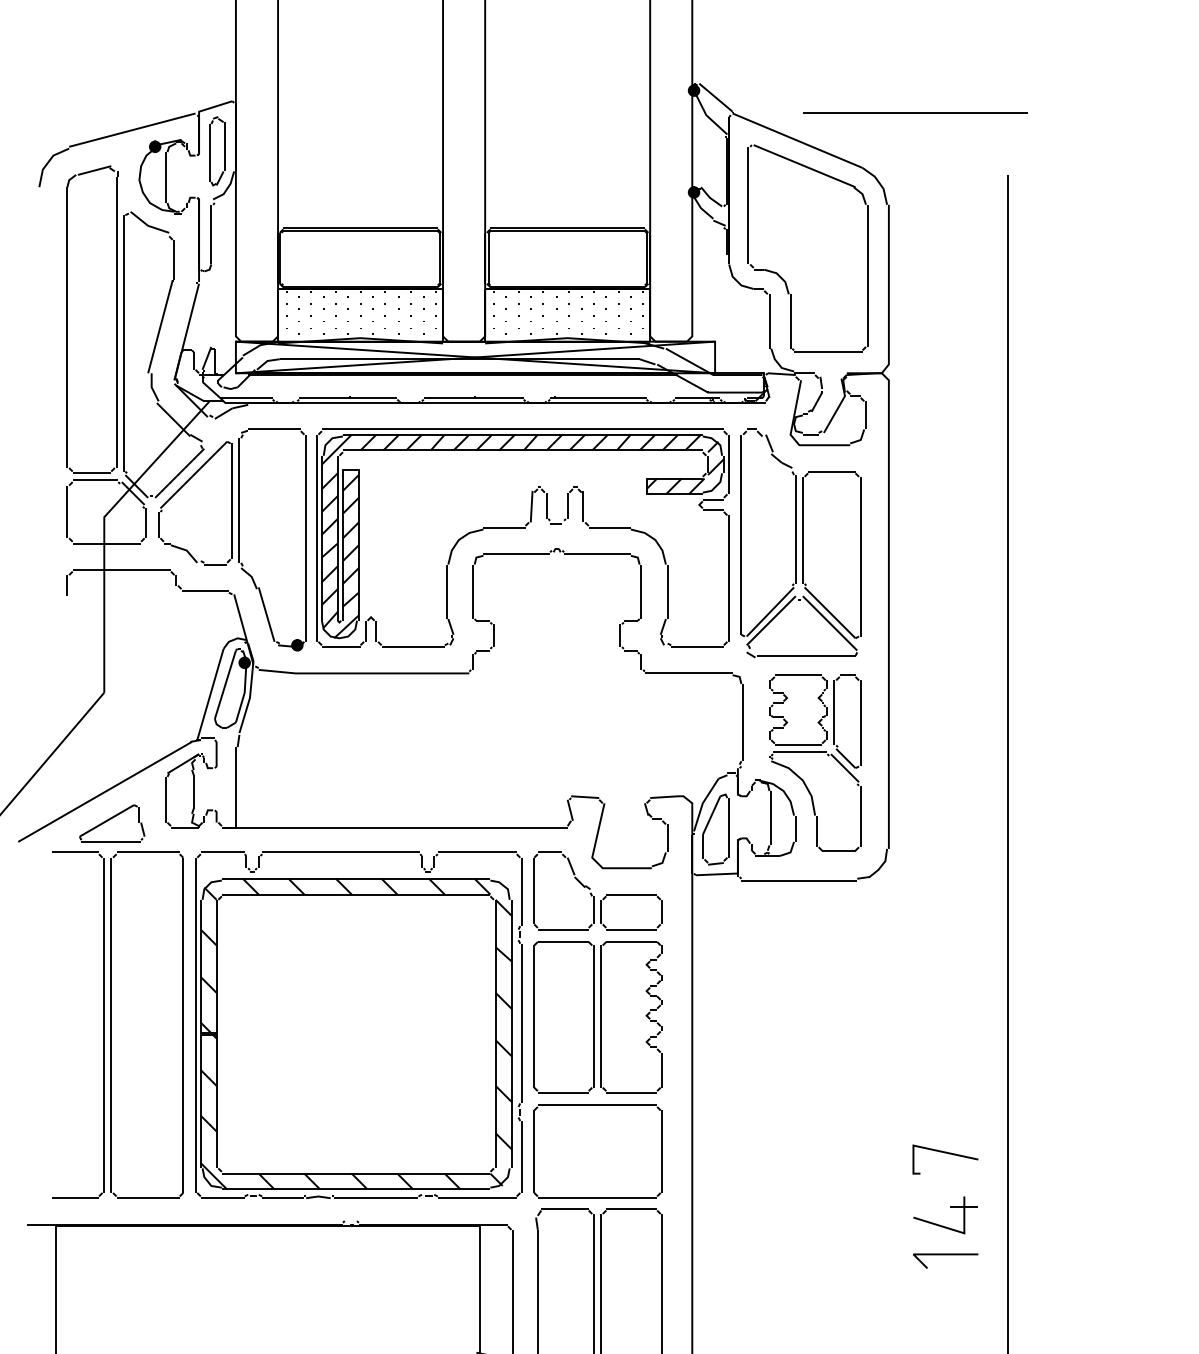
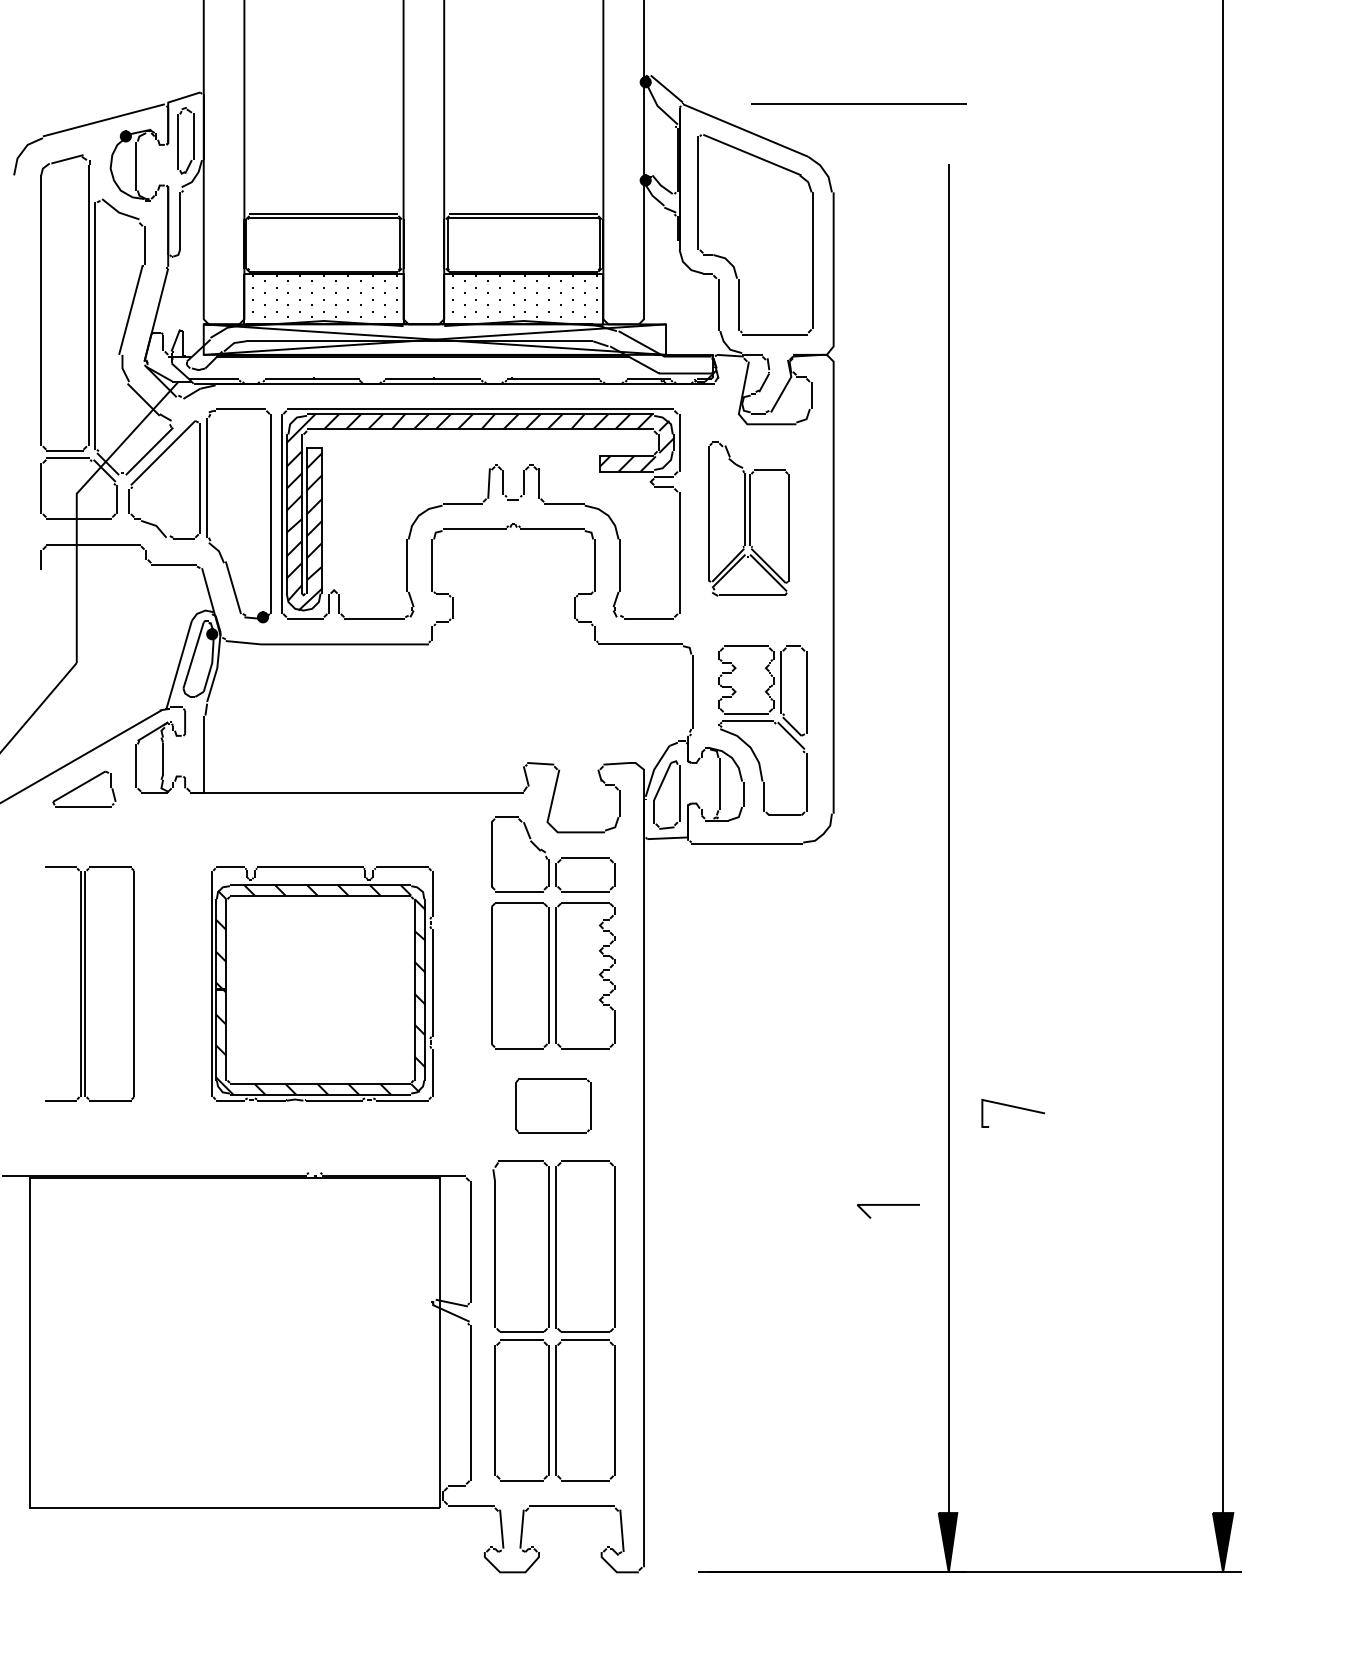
part: (800, 542) -> (748, 518), size x0.7
part: (117, 1024) -> (89, 983), size x0.7
part: (359, 1024) -> (322, 983), size x0.7
part: (598, 1151) -> (553, 1105), size x0.6
curve: (944, 1153) -> (1012, 1107), moved
part: (950, 1207) -> (893, 1159), removed

